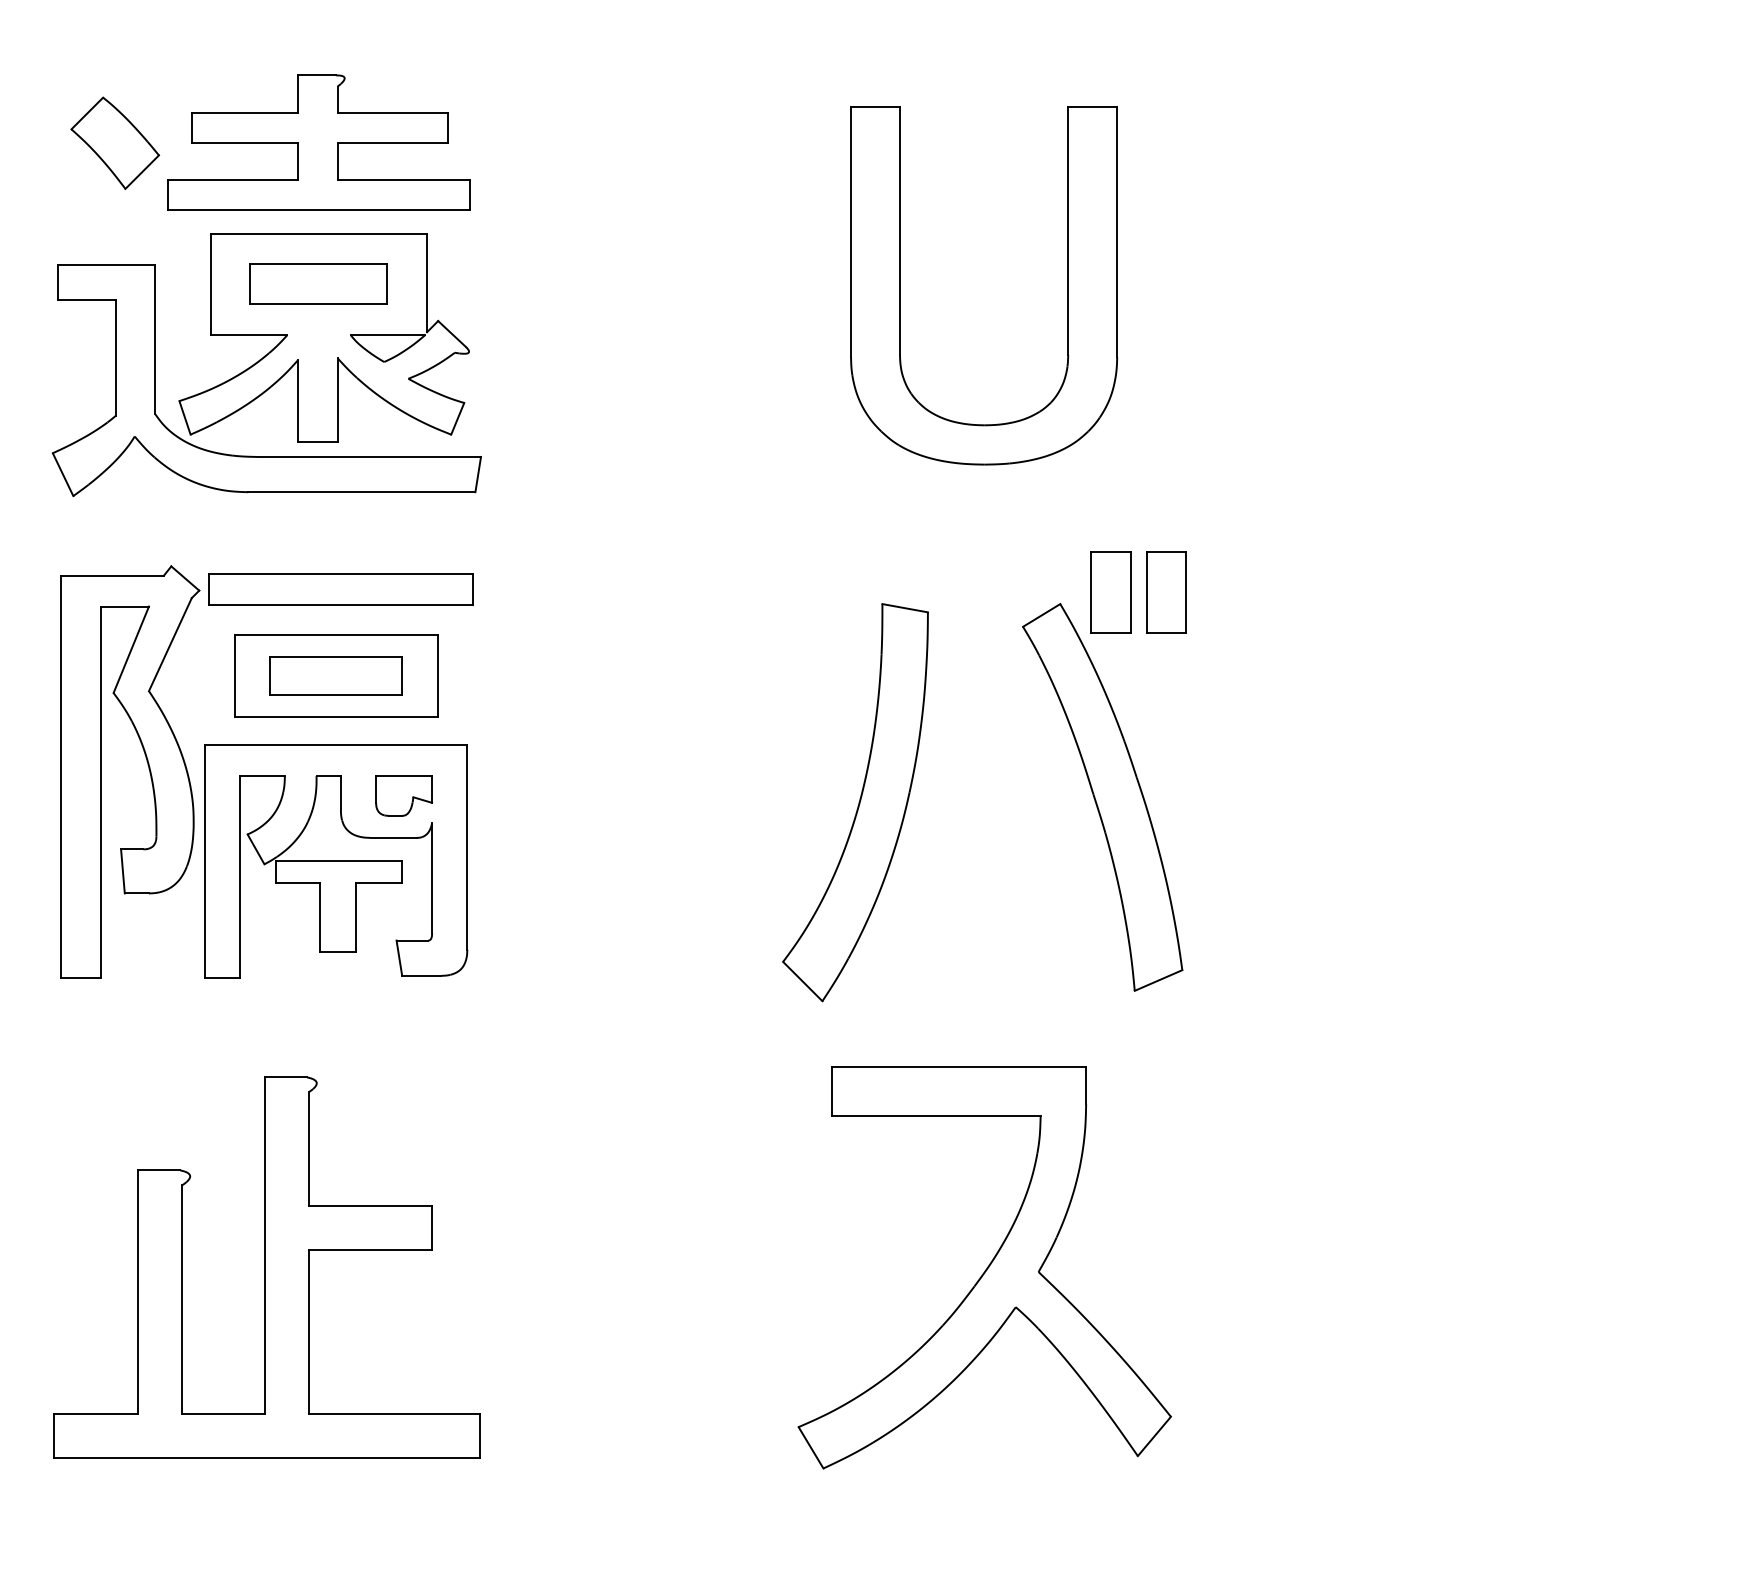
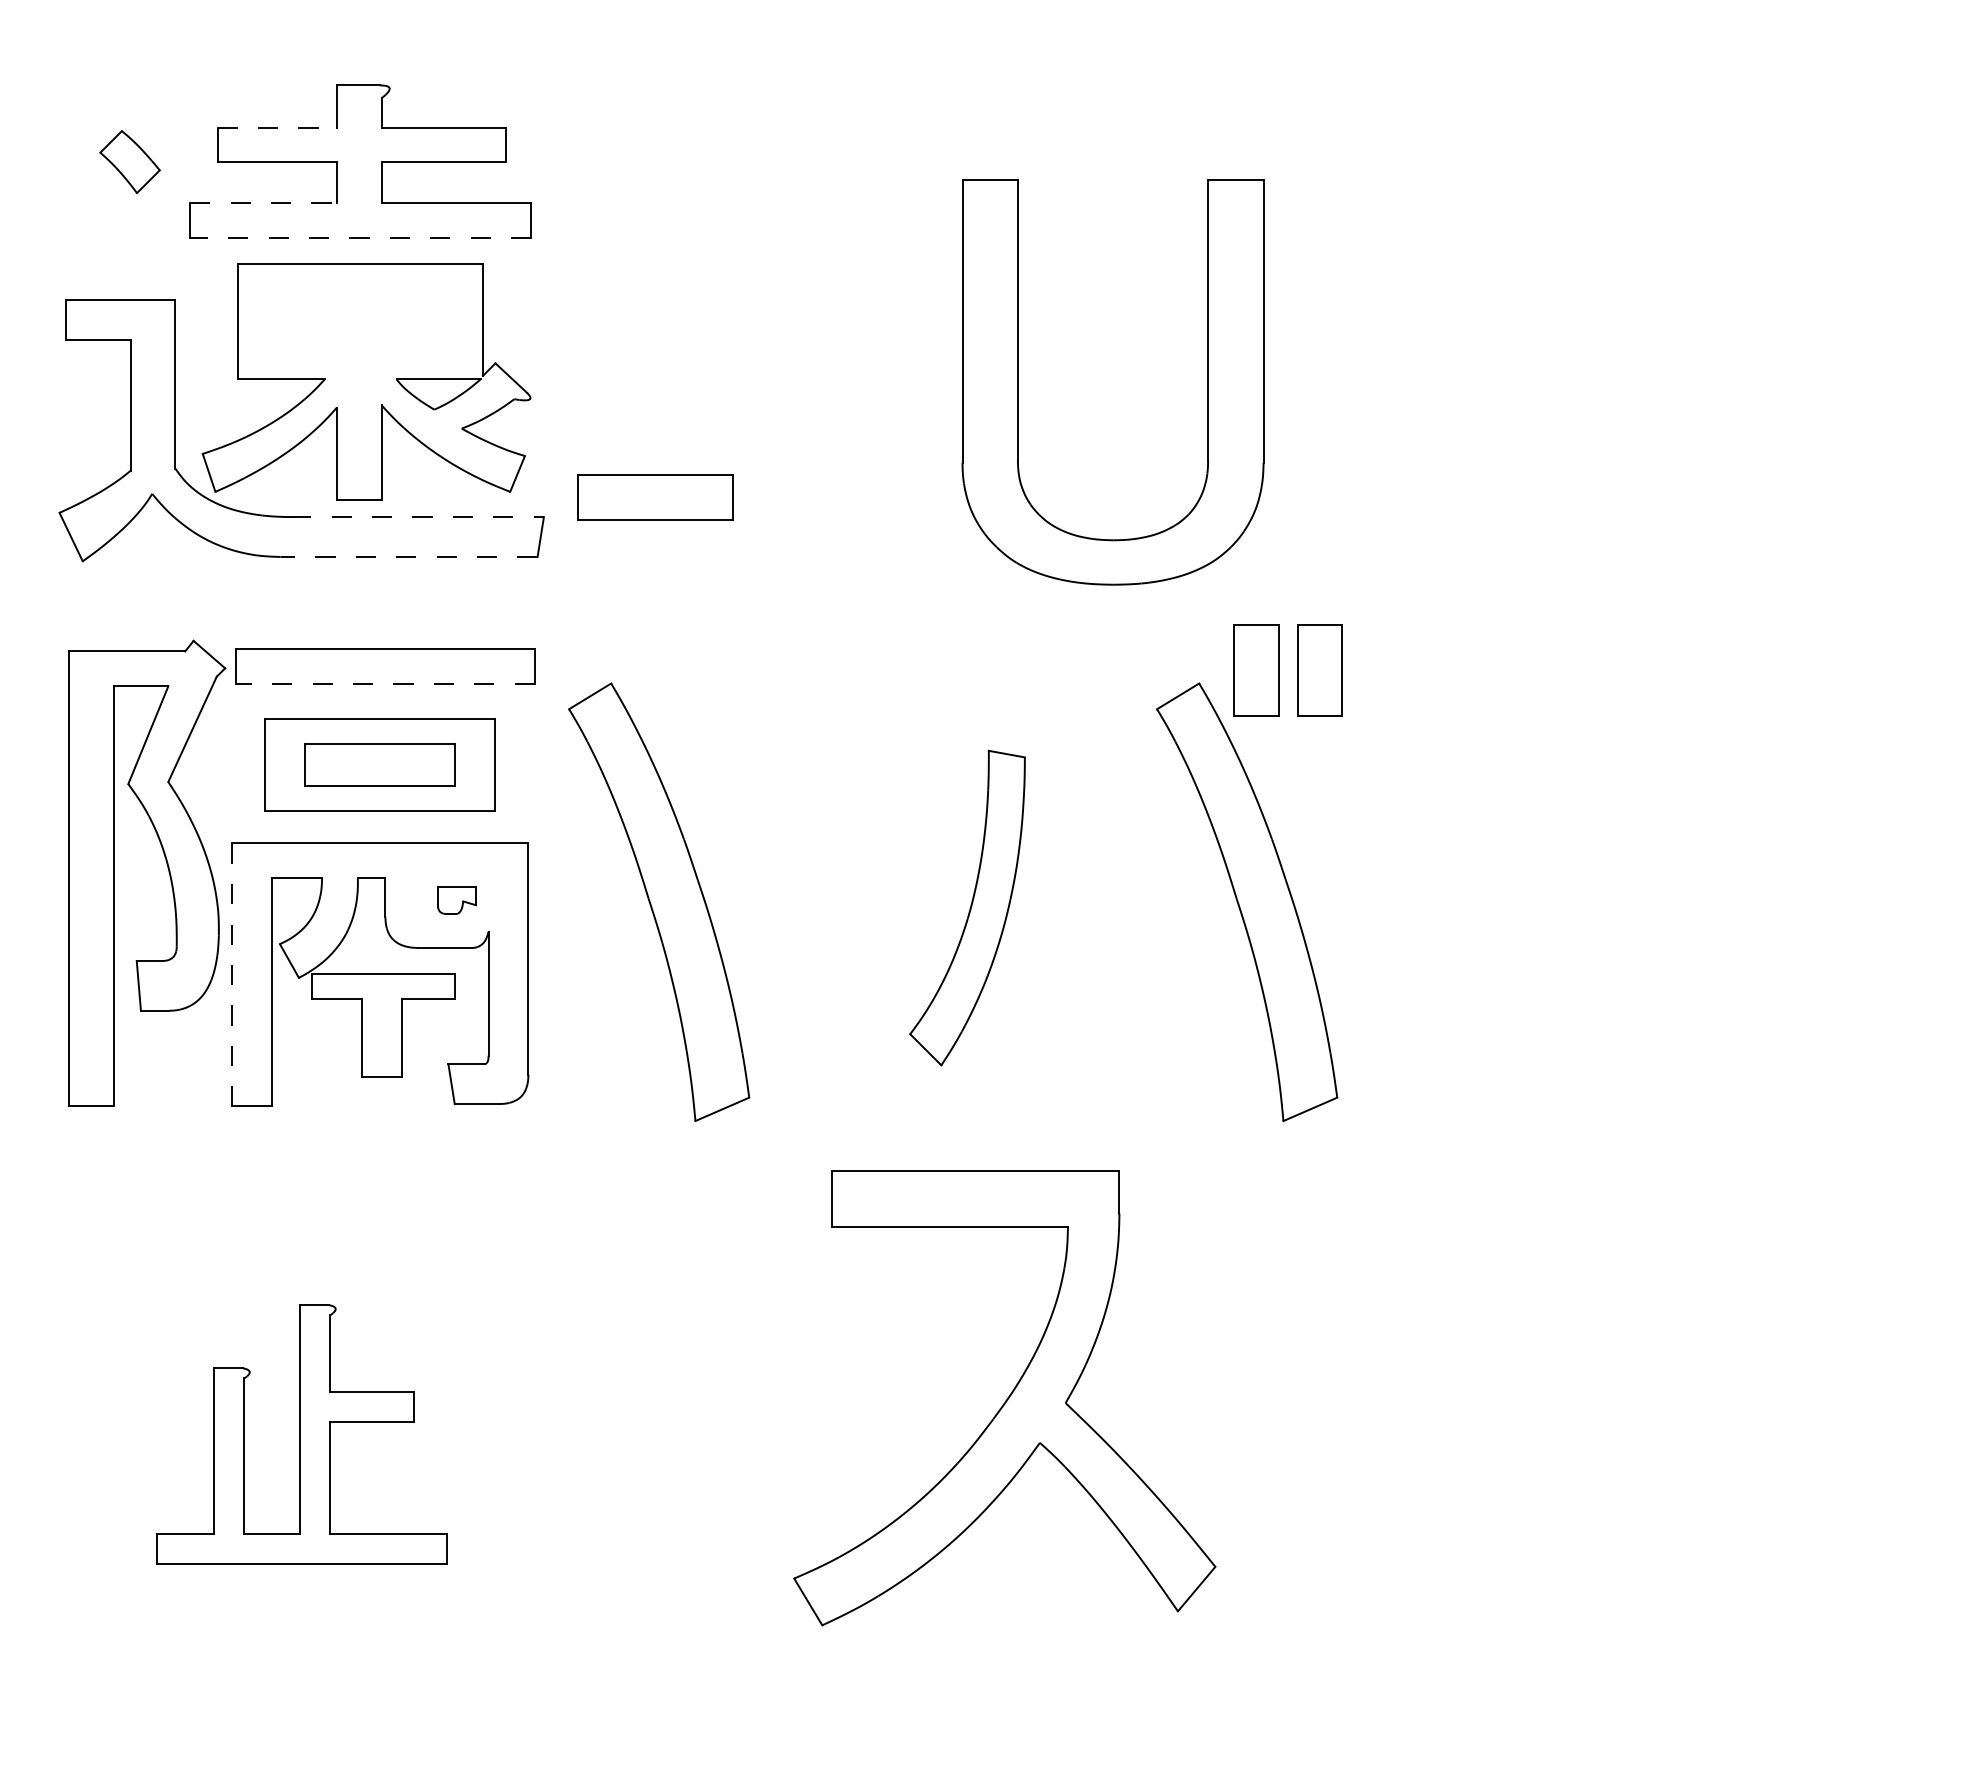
line: (245, 112) -> (277, 127), solid -> dashed
part: (114, 142) -> (129, 161), size x0.6
line: (234, 179) -> (264, 203), solid -> dashed
line: (318, 210) -> (360, 238), solid -> dashed
part: (318, 284) -> (655, 497), moved
part: (900, 285) -> (1018, 382), moved
line: (370, 457) -> (418, 517), solid -> dashed
line: (361, 491) -> (408, 556), solid -> dashed
line: (340, 604) -> (385, 684), solid -> dashed
part: (403, 795) -> (456, 900), size x0.6
part: (583, 796) -> (659, 901), added
part: (855, 802) -> (967, 907), size x0.7
line: (204, 861) -> (231, 974), solid -> dashed
part: (266, 1267) -> (301, 1434), size x0.6
part: (984, 1267) -> (1004, 1398), moved

